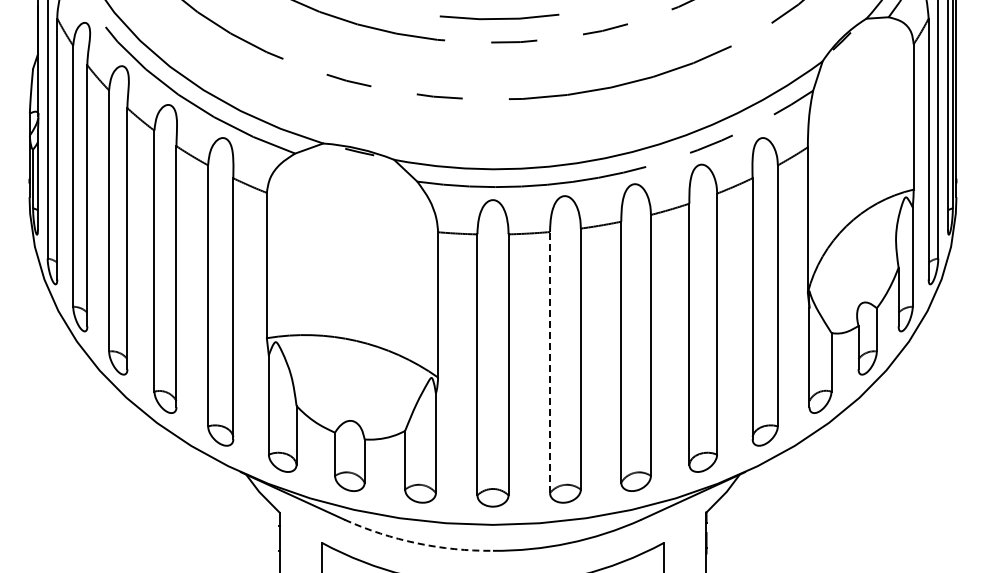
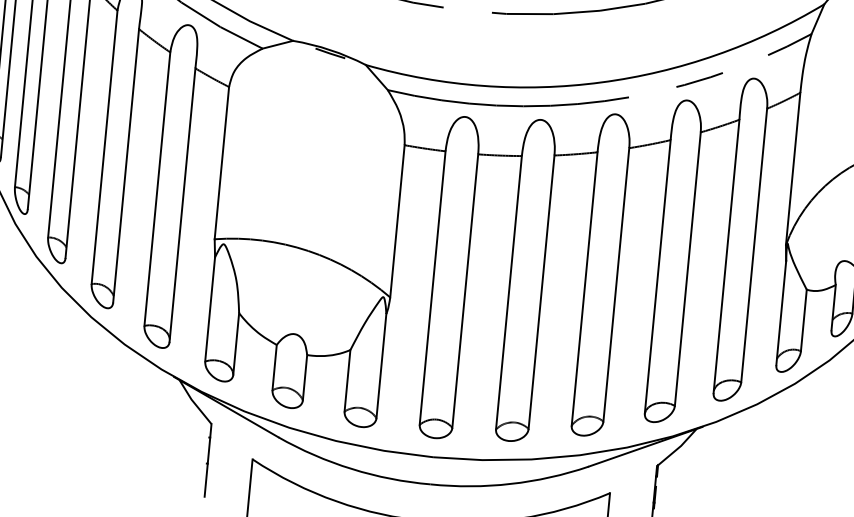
line: (550, 362) -> (509, 292), dashed -> solid
arc: (417, 543) -> (352, 469), dashed -> solid

